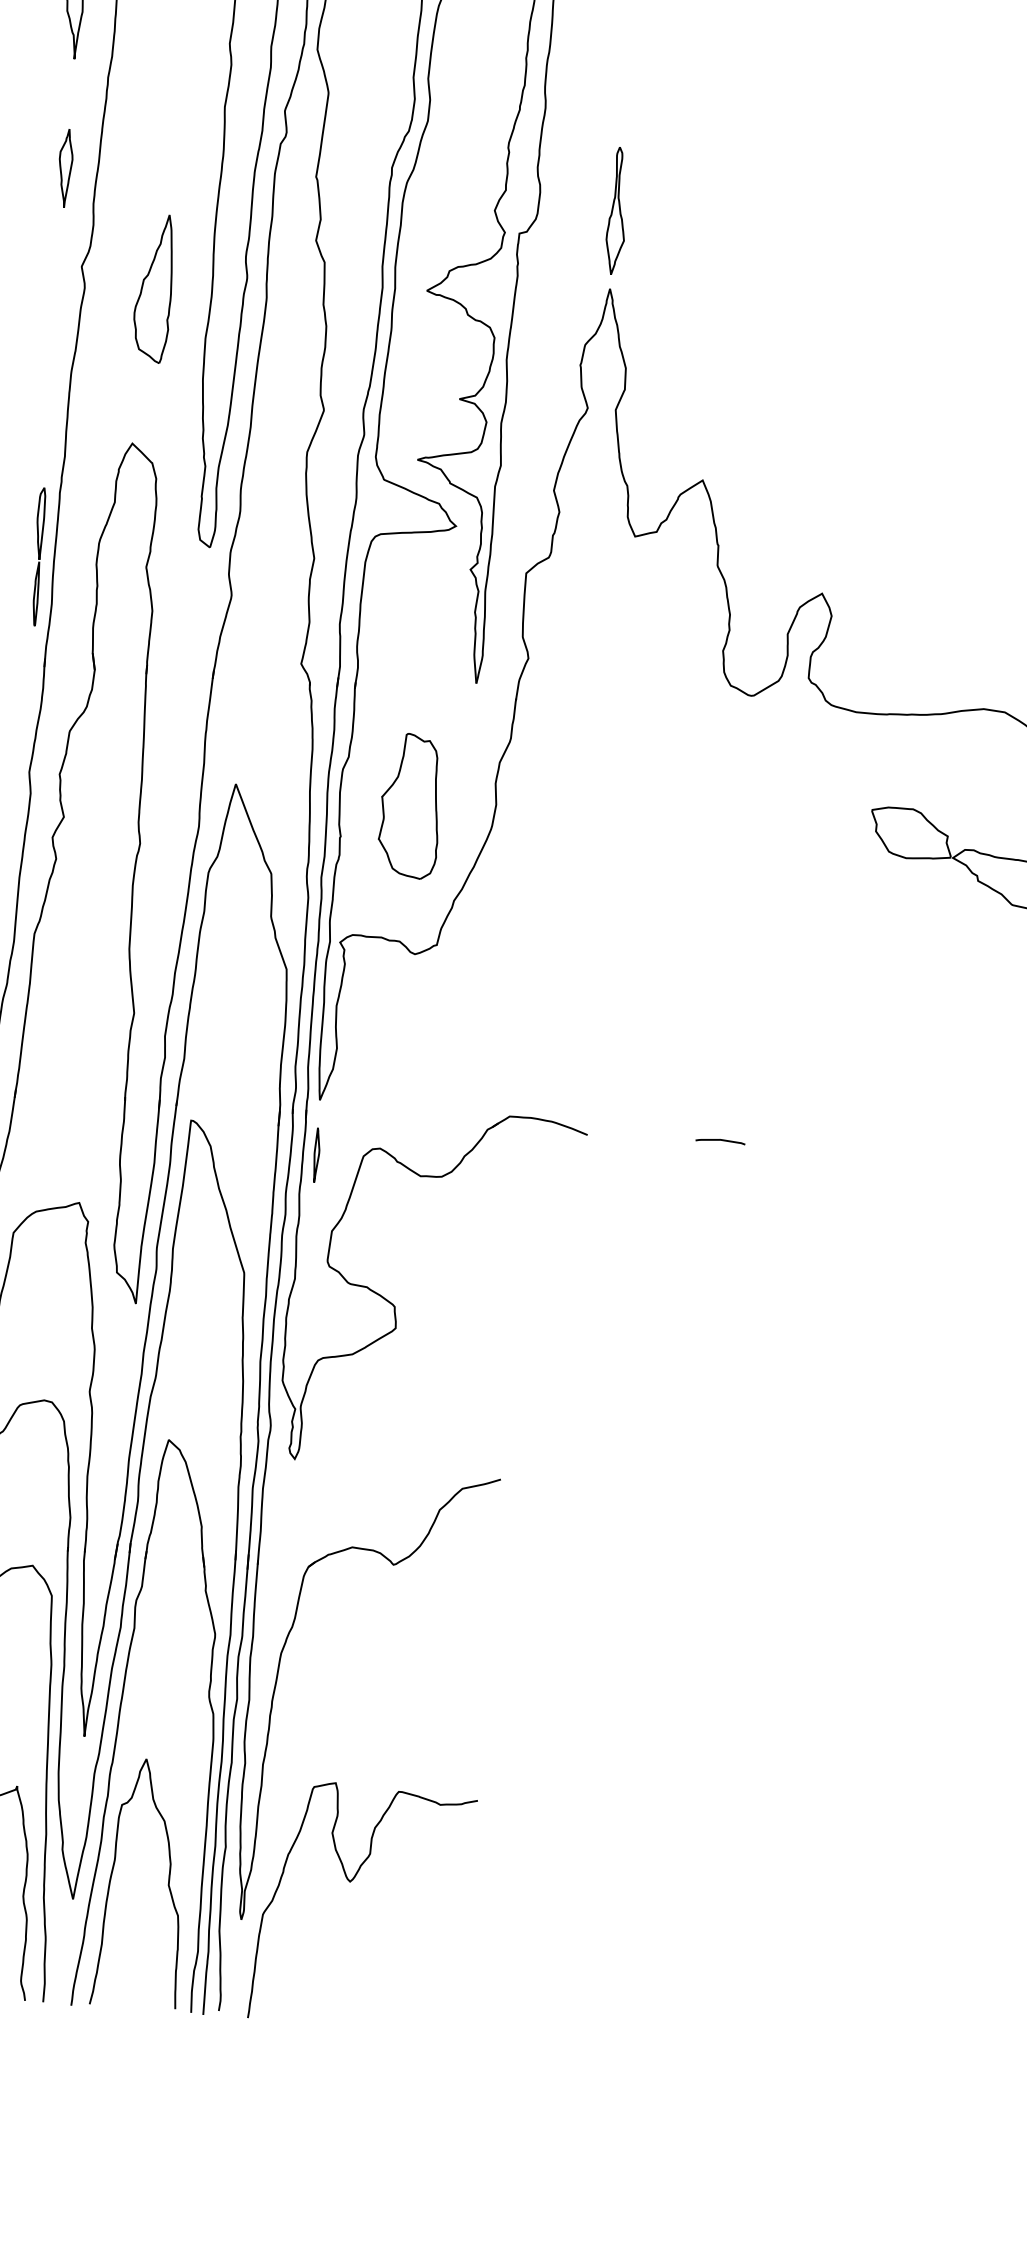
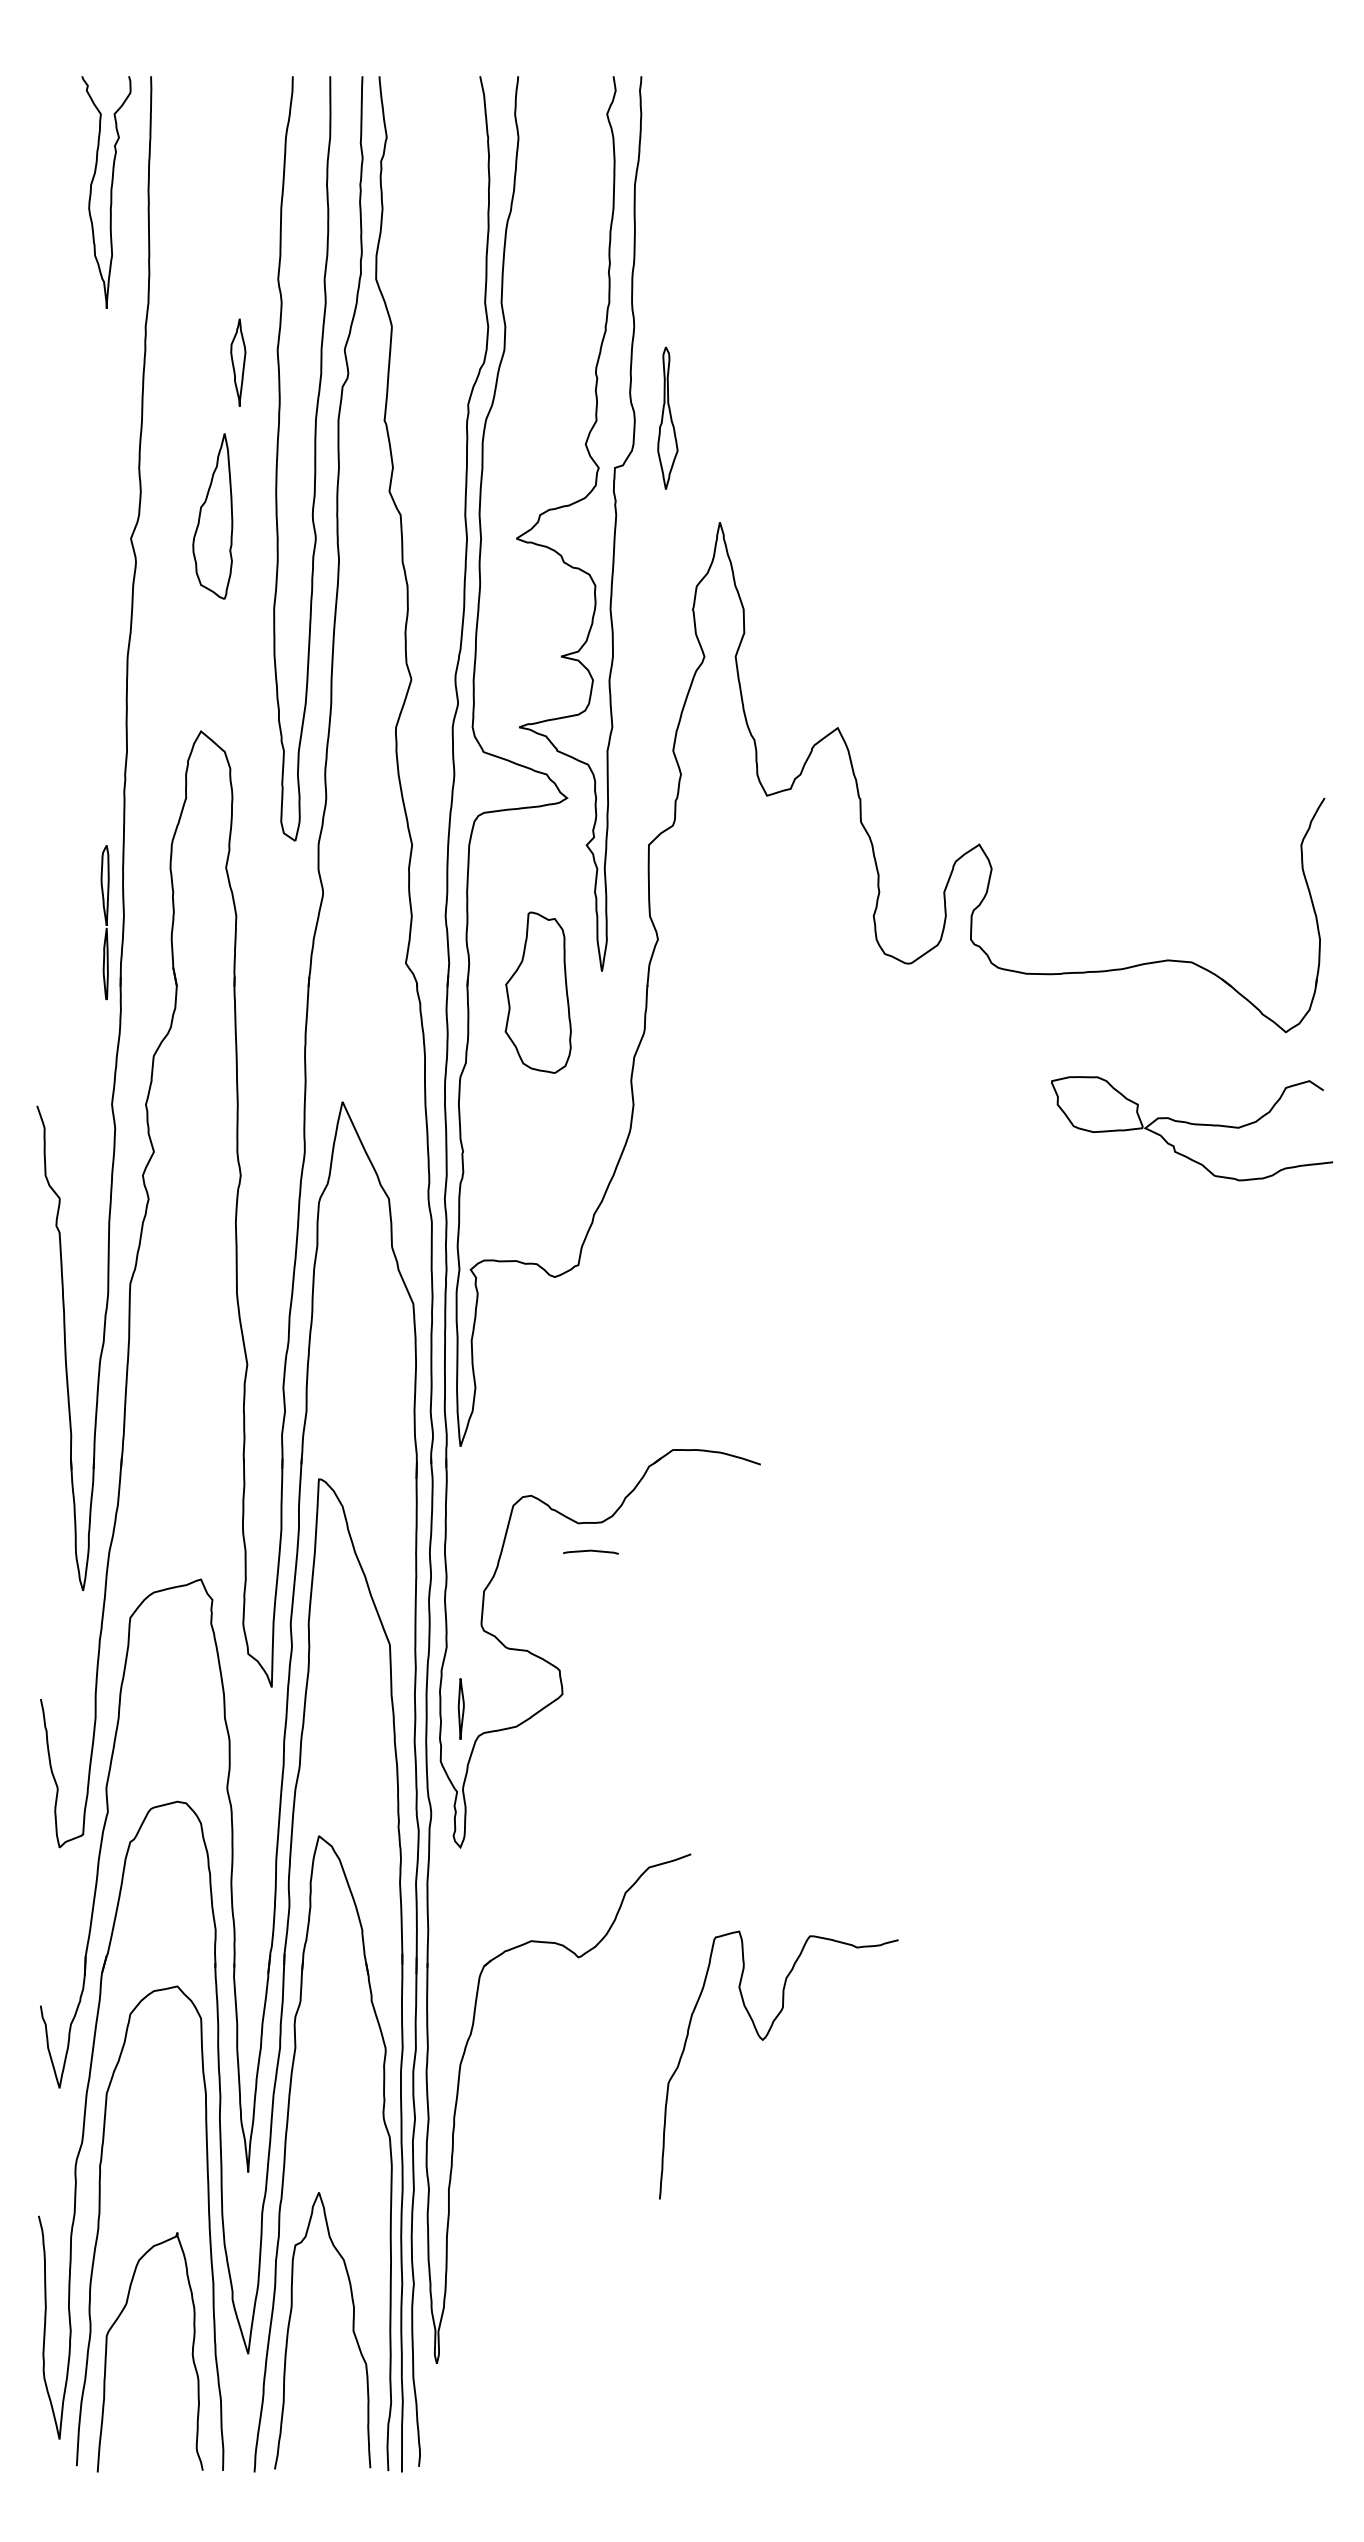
part: (65, 168) -> (238, 362), moved
part: (616, 210) -> (667, 417), moved
part: (153, 288) -> (212, 516), moved
part: (37, 556) -> (104, 922), moved
part: (409, 805) -> (537, 992), moved
curve: (720, 1140) -> (590, 1551), moved
part: (316, 1154) -> (460, 1708), moved
curve: (350, 1882) -> (763, 2040), moved

